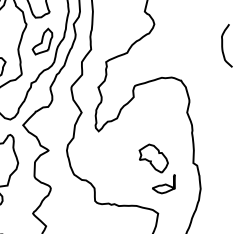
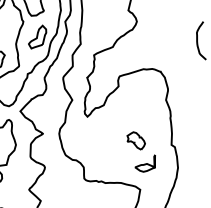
part: (152, 158) -> (135, 140), size x0.7

